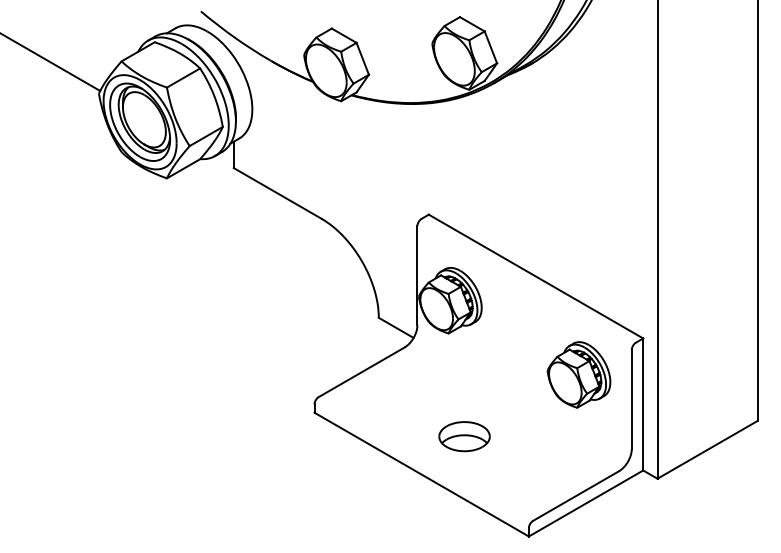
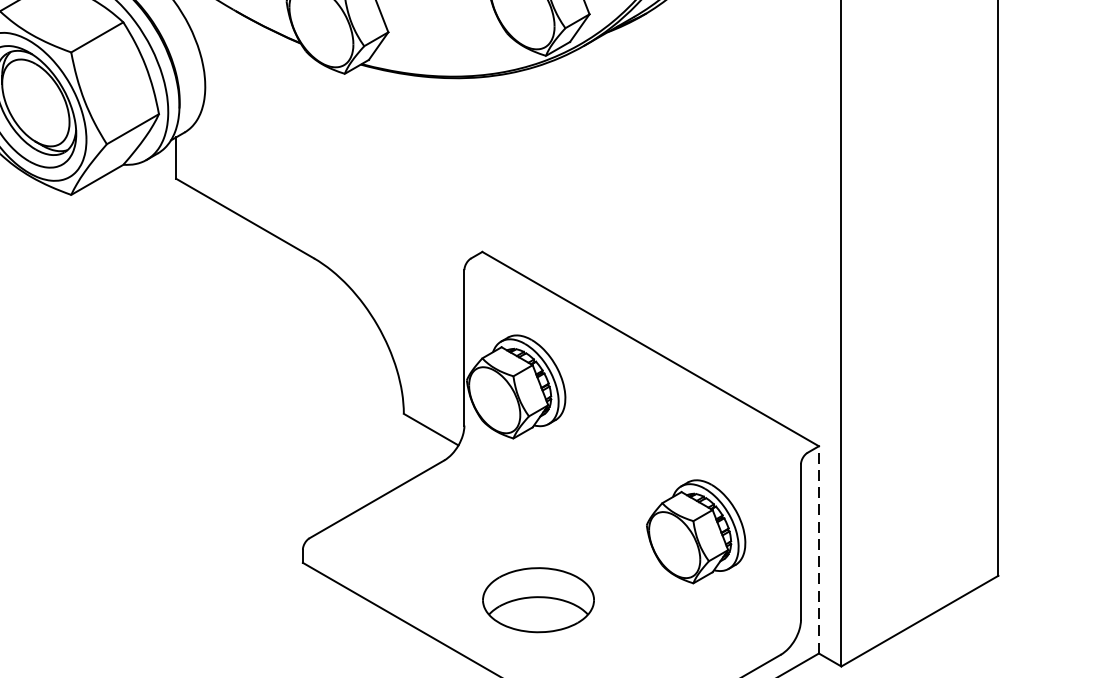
part: (578, 374) -> (695, 531), moved
line: (643, 403) -> (819, 548), solid -> dashed
part: (464, 436) -> (538, 600), size x1.4

